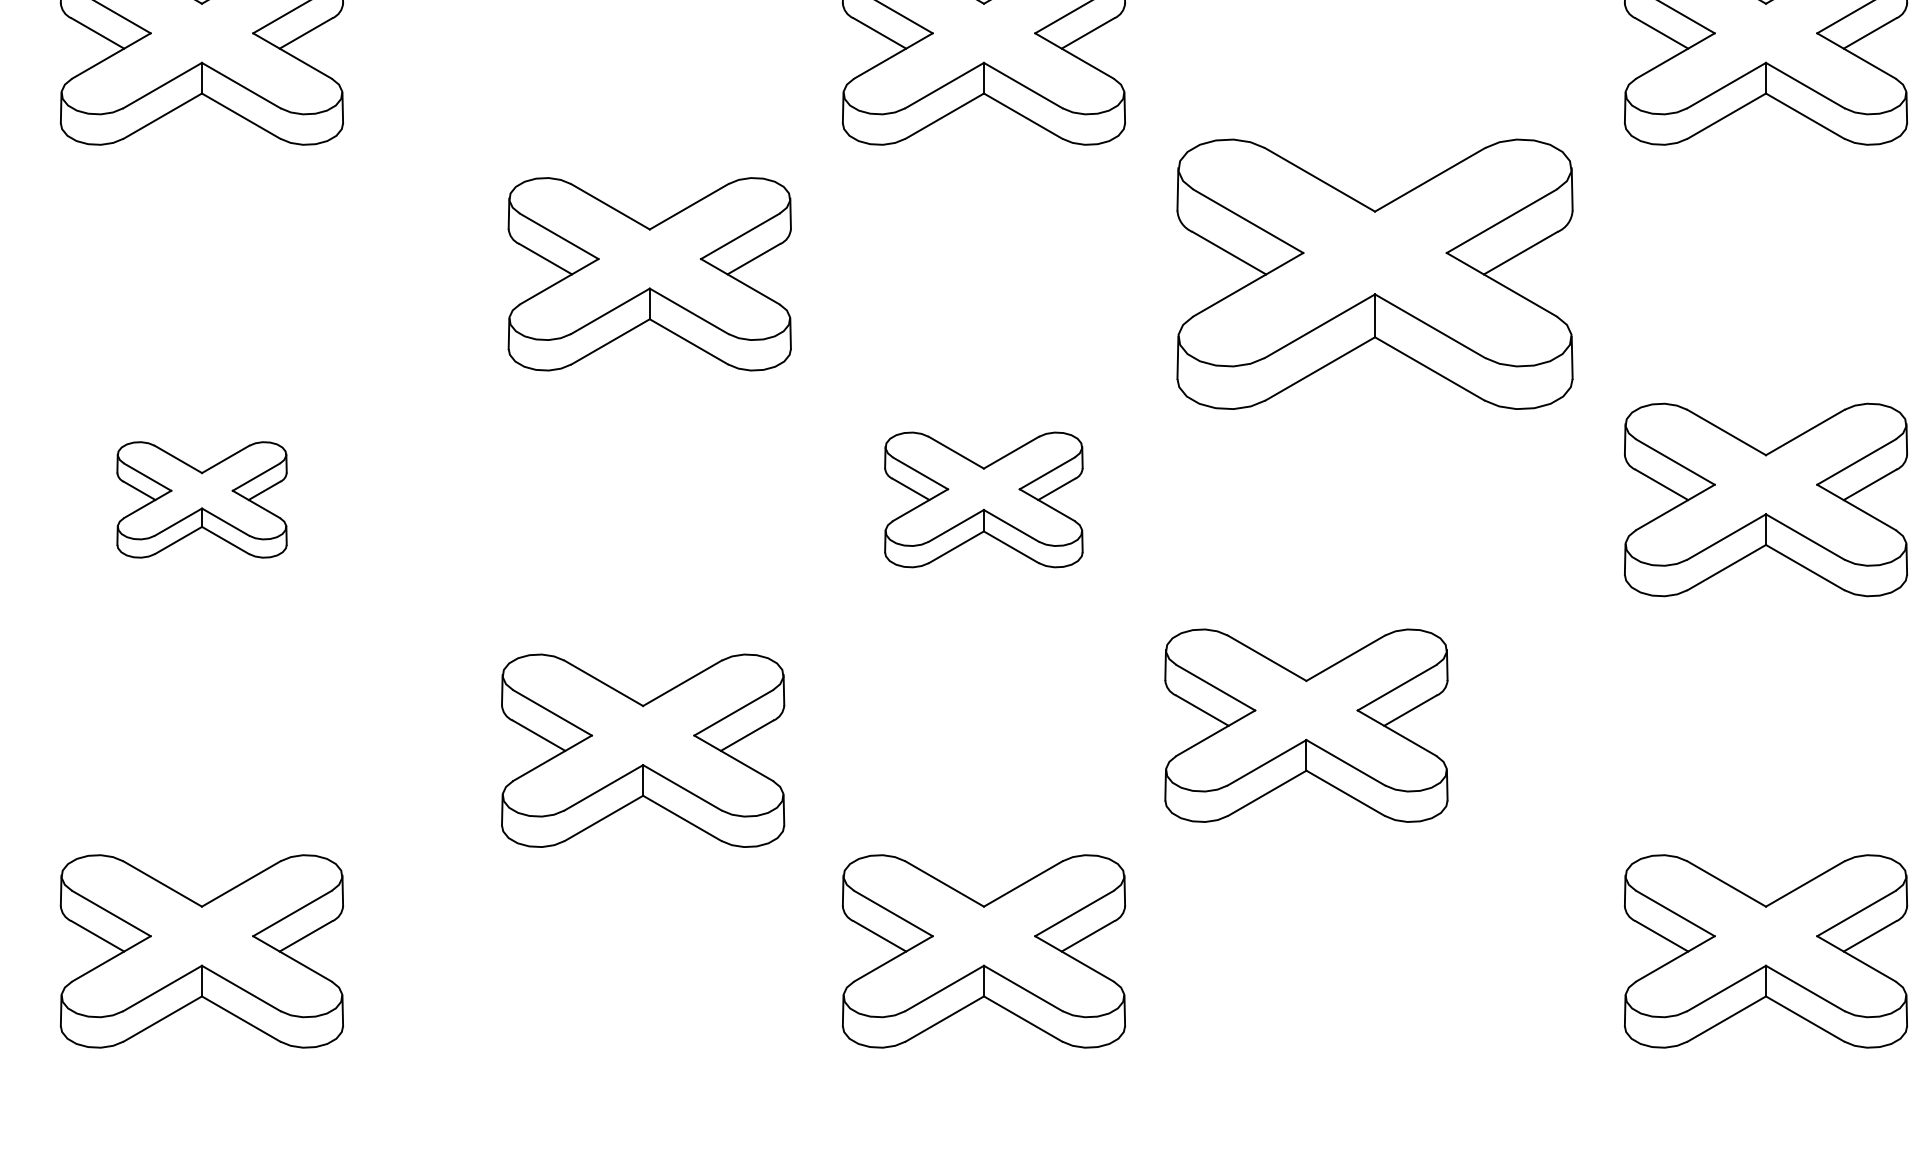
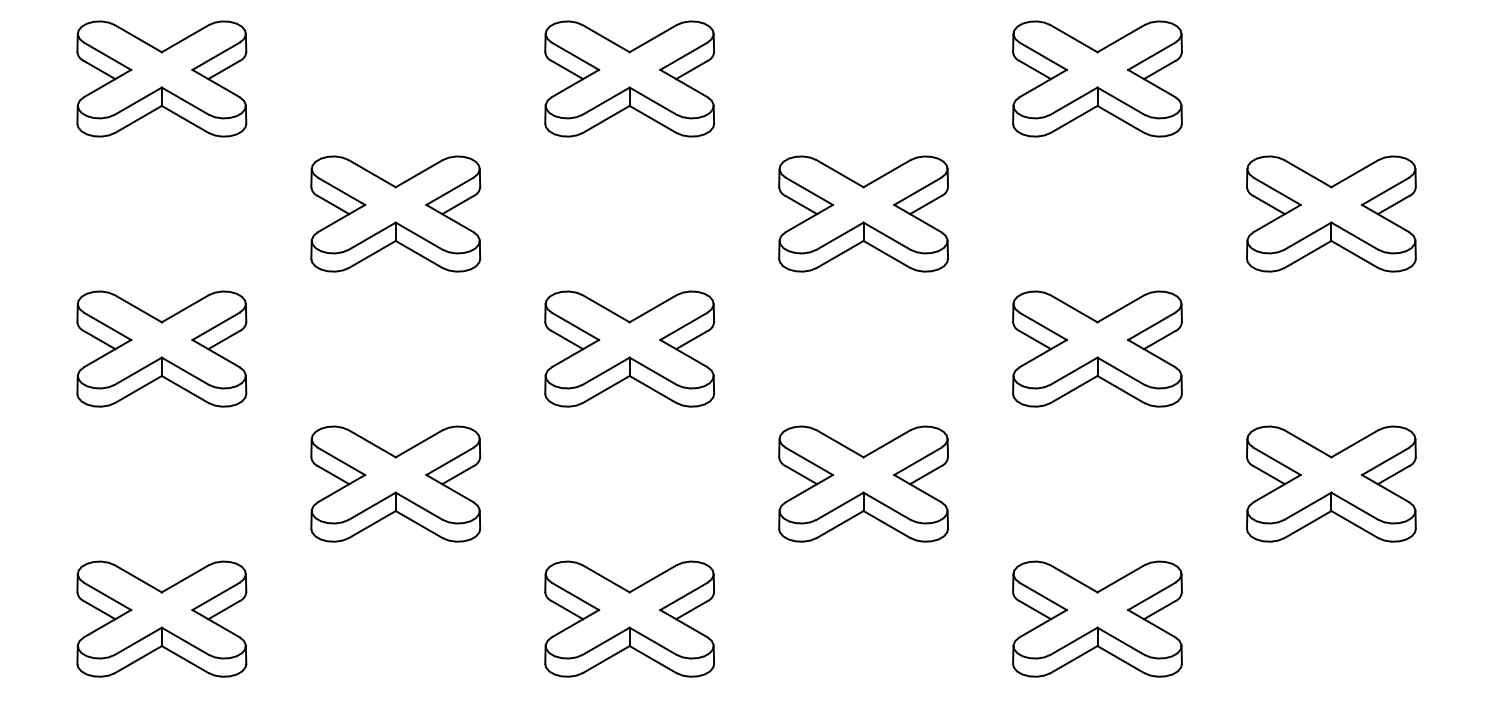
part: (649, 273) -> (395, 213), moved
part: (1374, 273) -> (863, 213), size x0.71
part: (201, 499) -> (161, 348), size x1.67
part: (983, 499) -> (629, 348), size x1.43
part: (1306, 724) -> (863, 483), moved
part: (642, 749) -> (395, 483), moved

